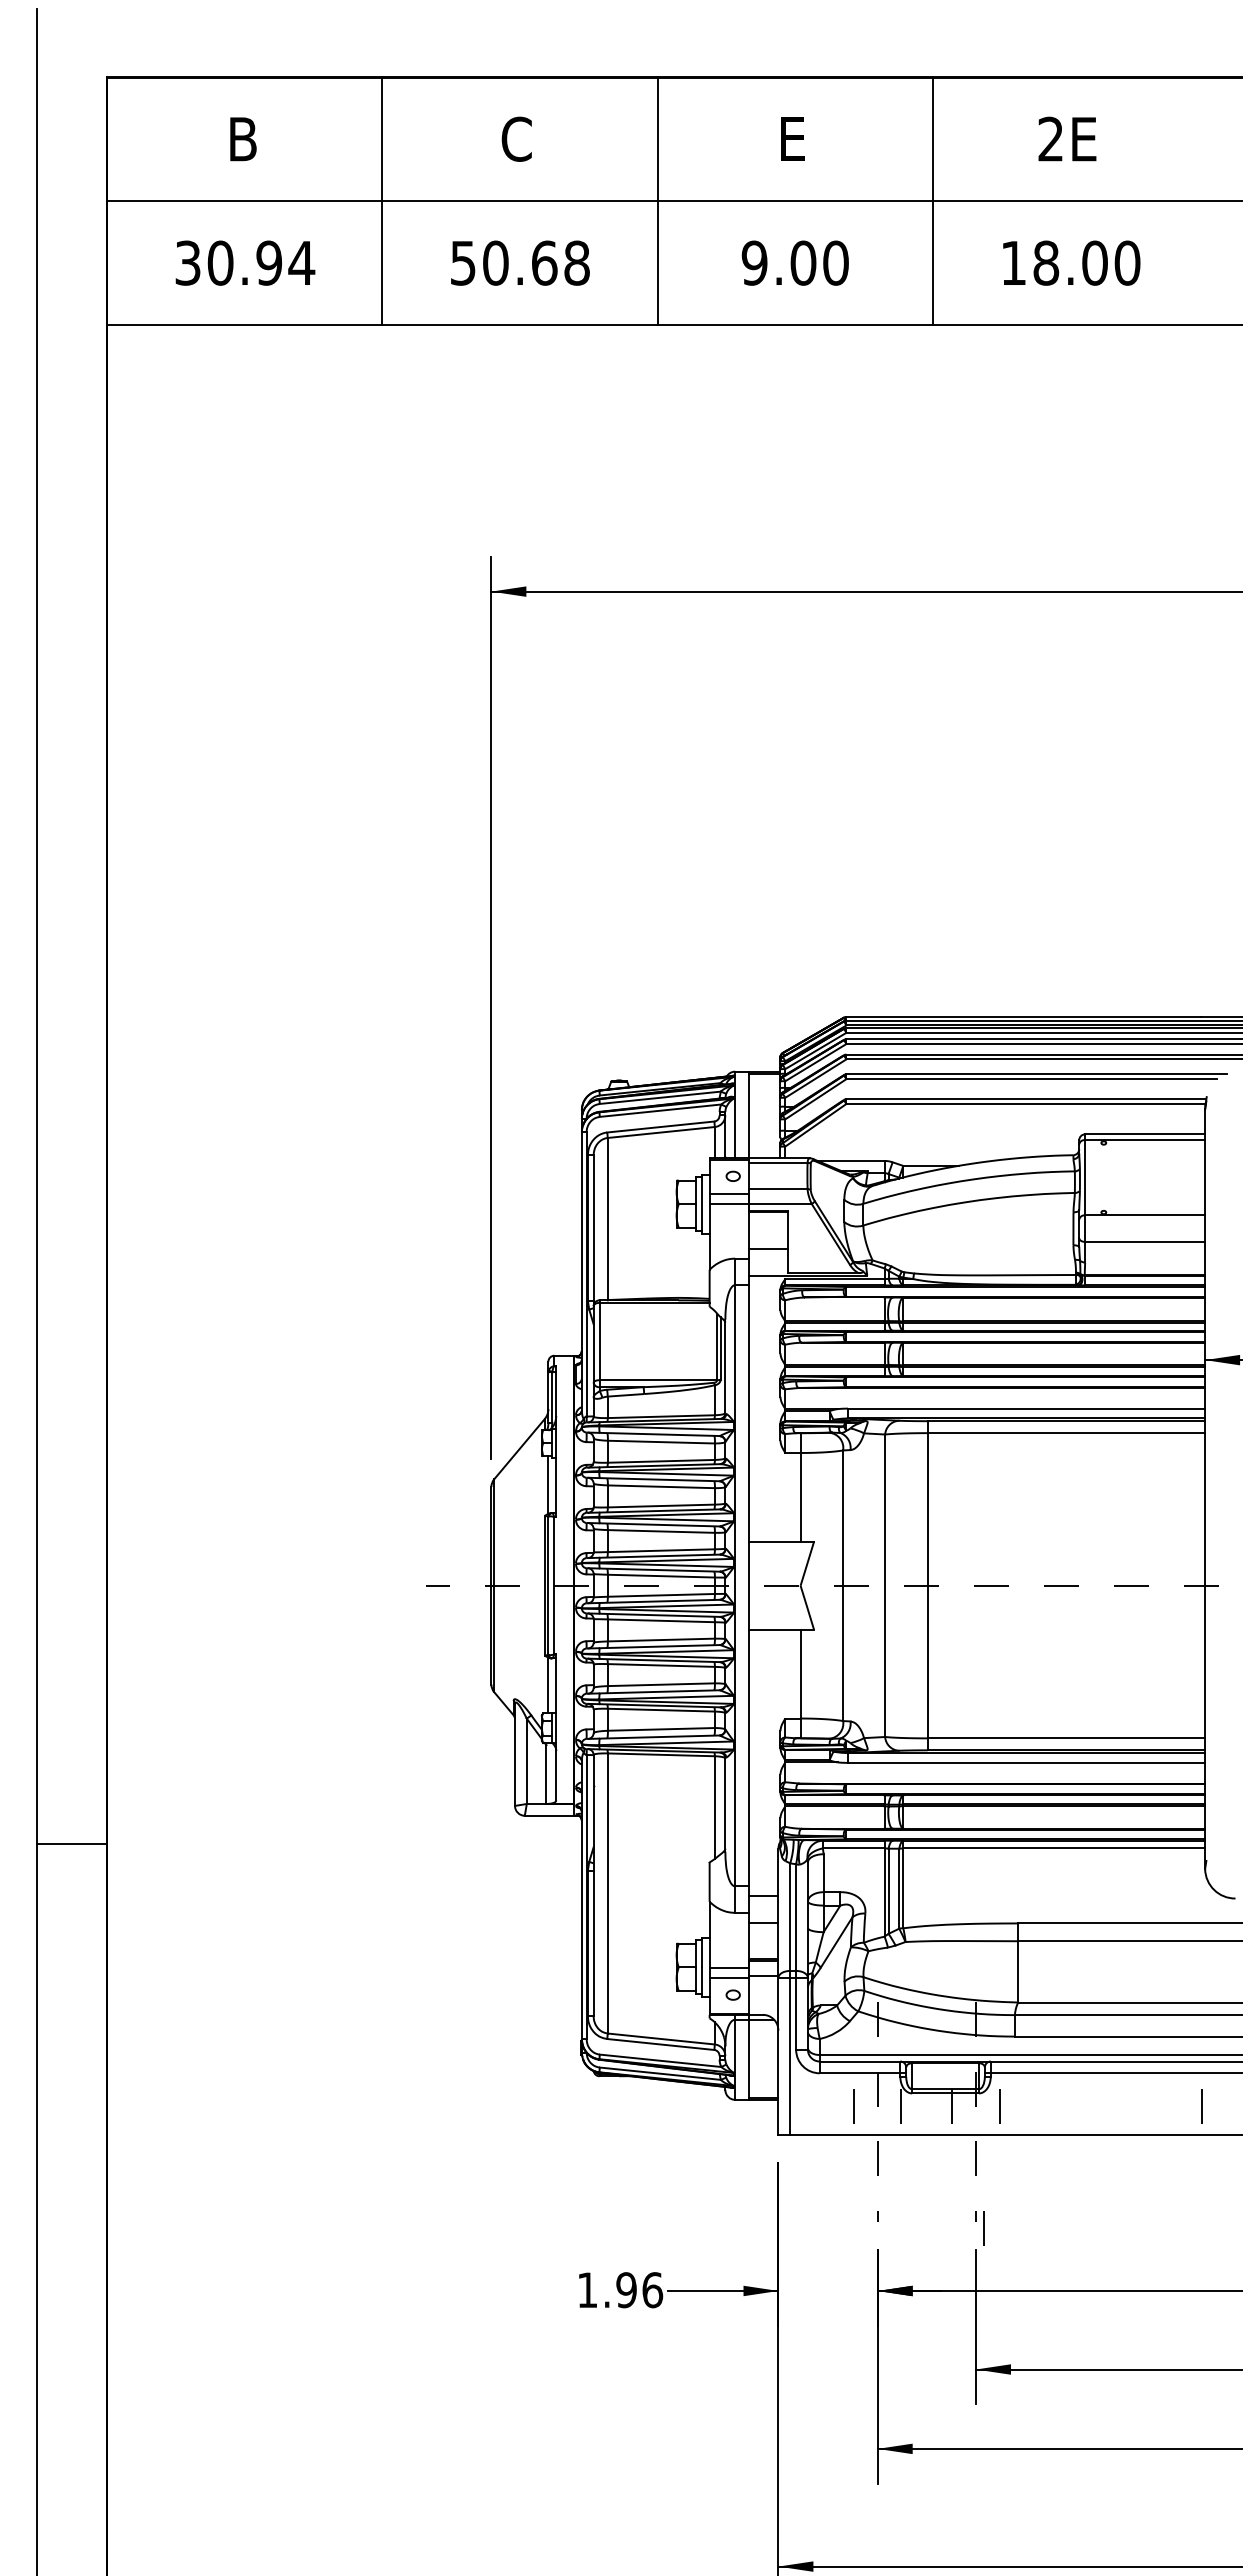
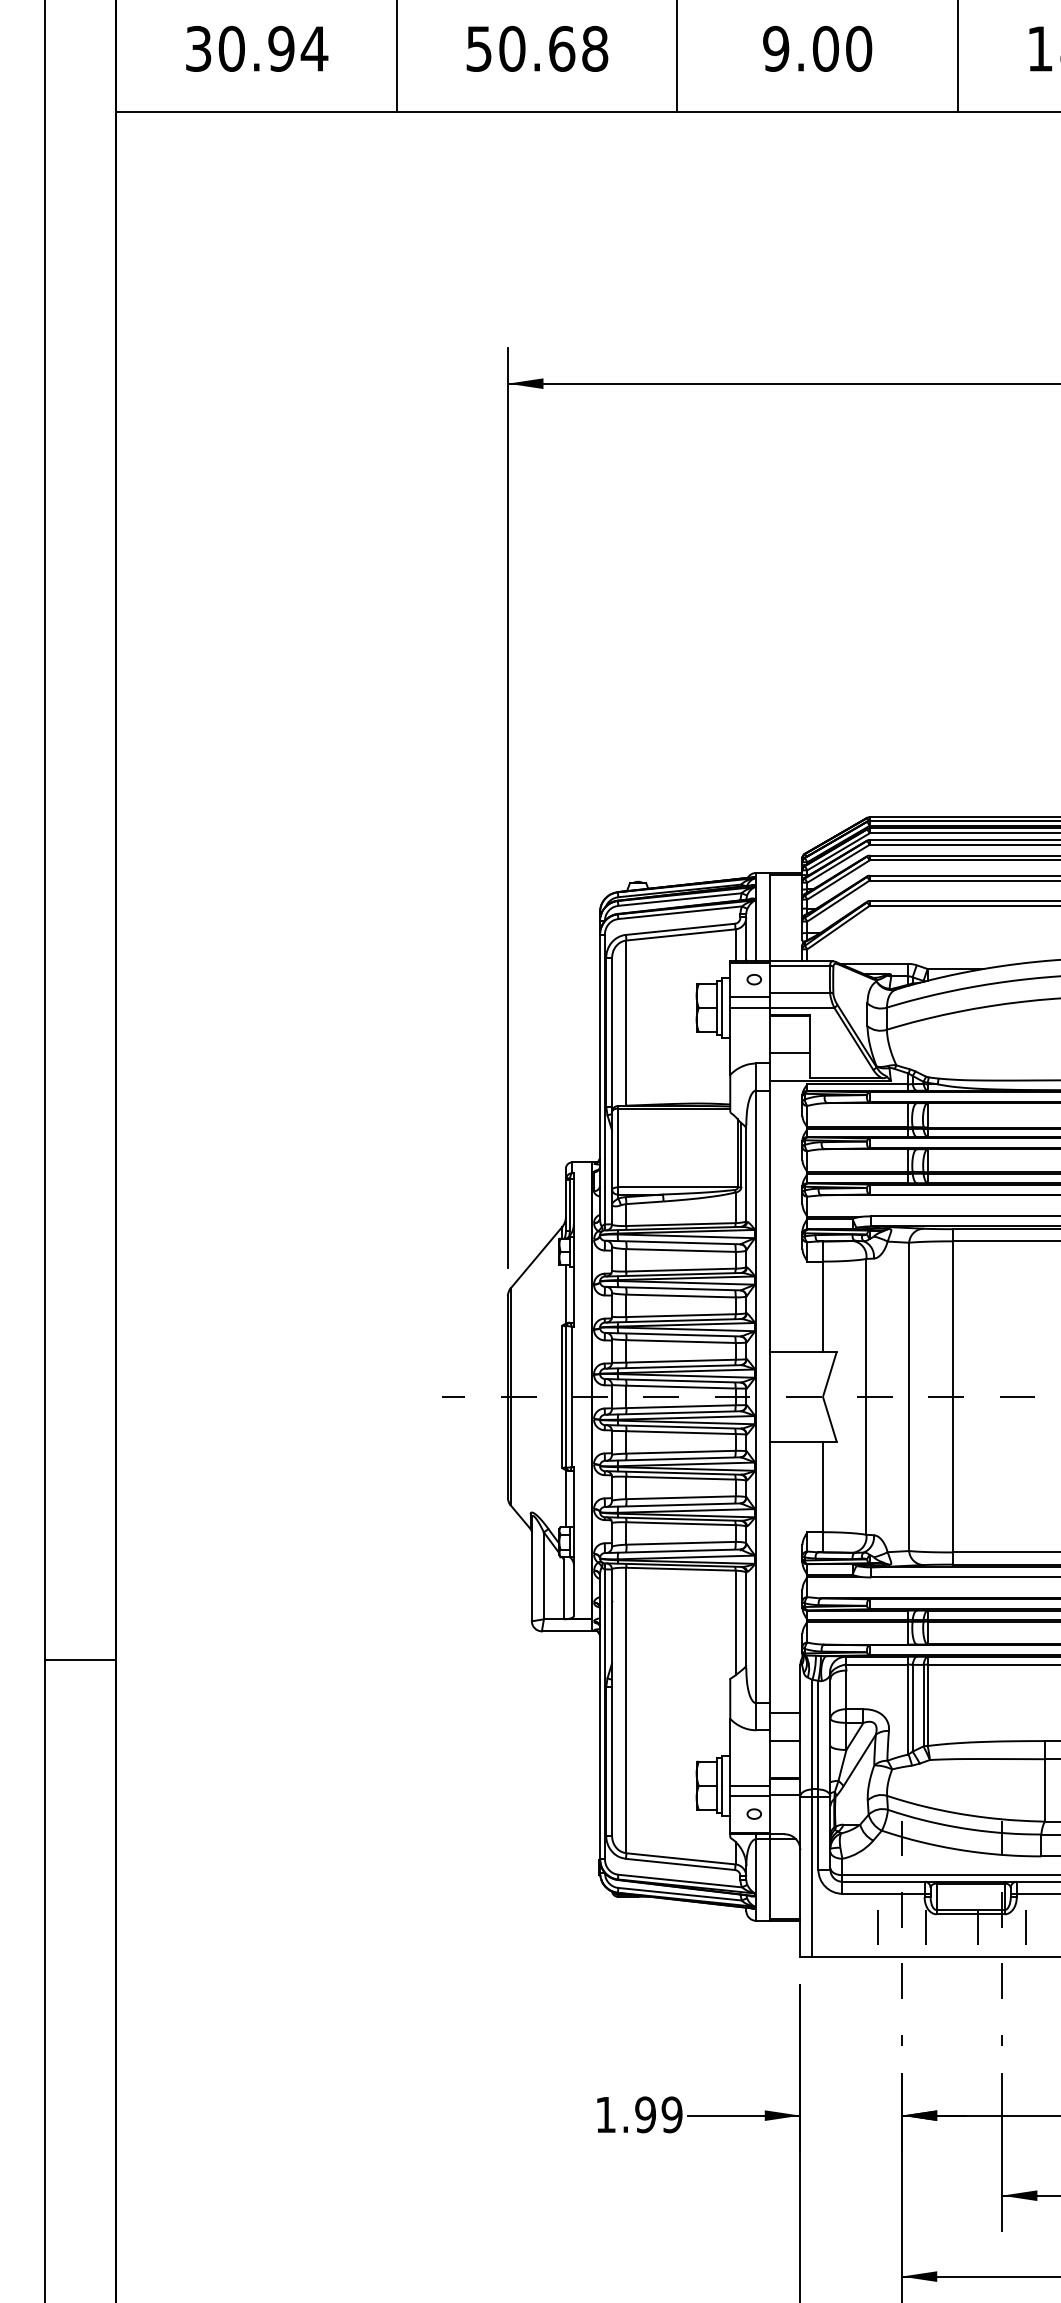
line: (983, 2228) -> (1009, 2051), removed
text: (652, 2290) -> (672, 2115), 1.96 -> 1.99

